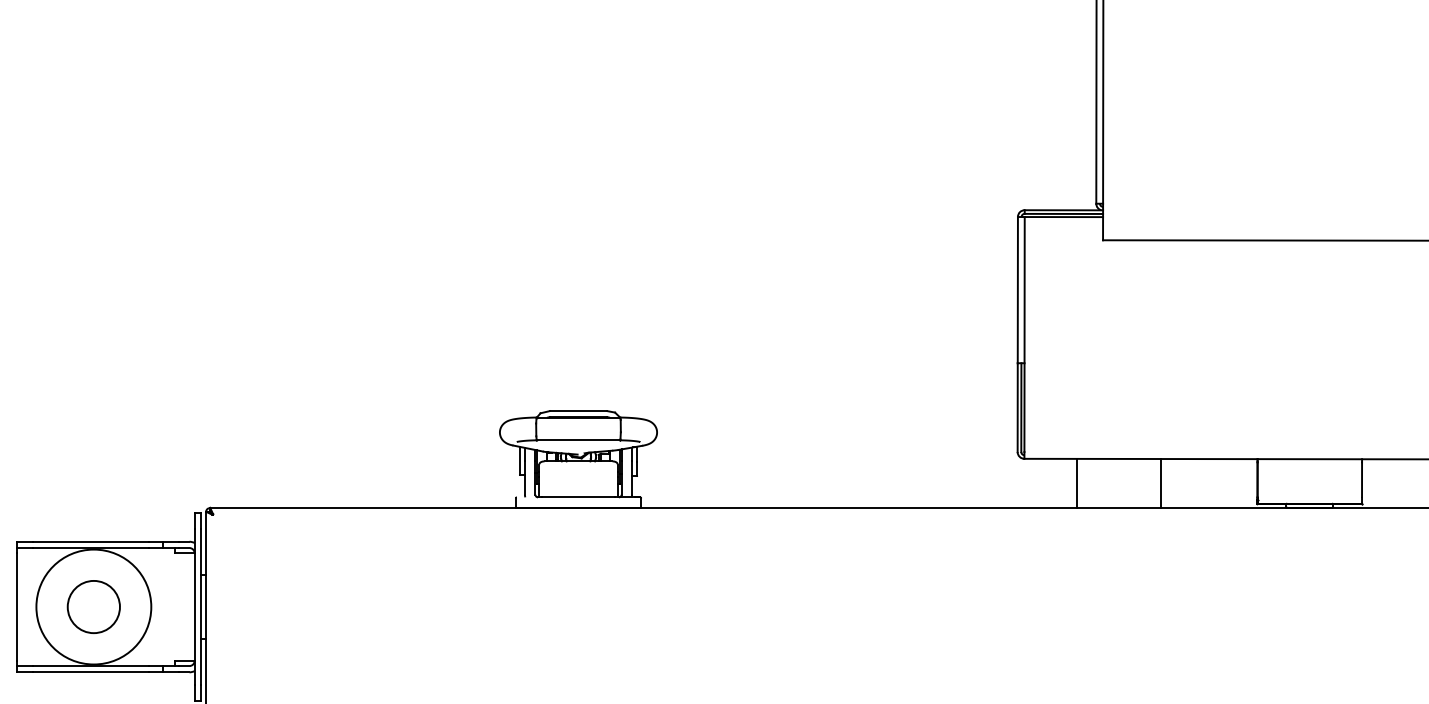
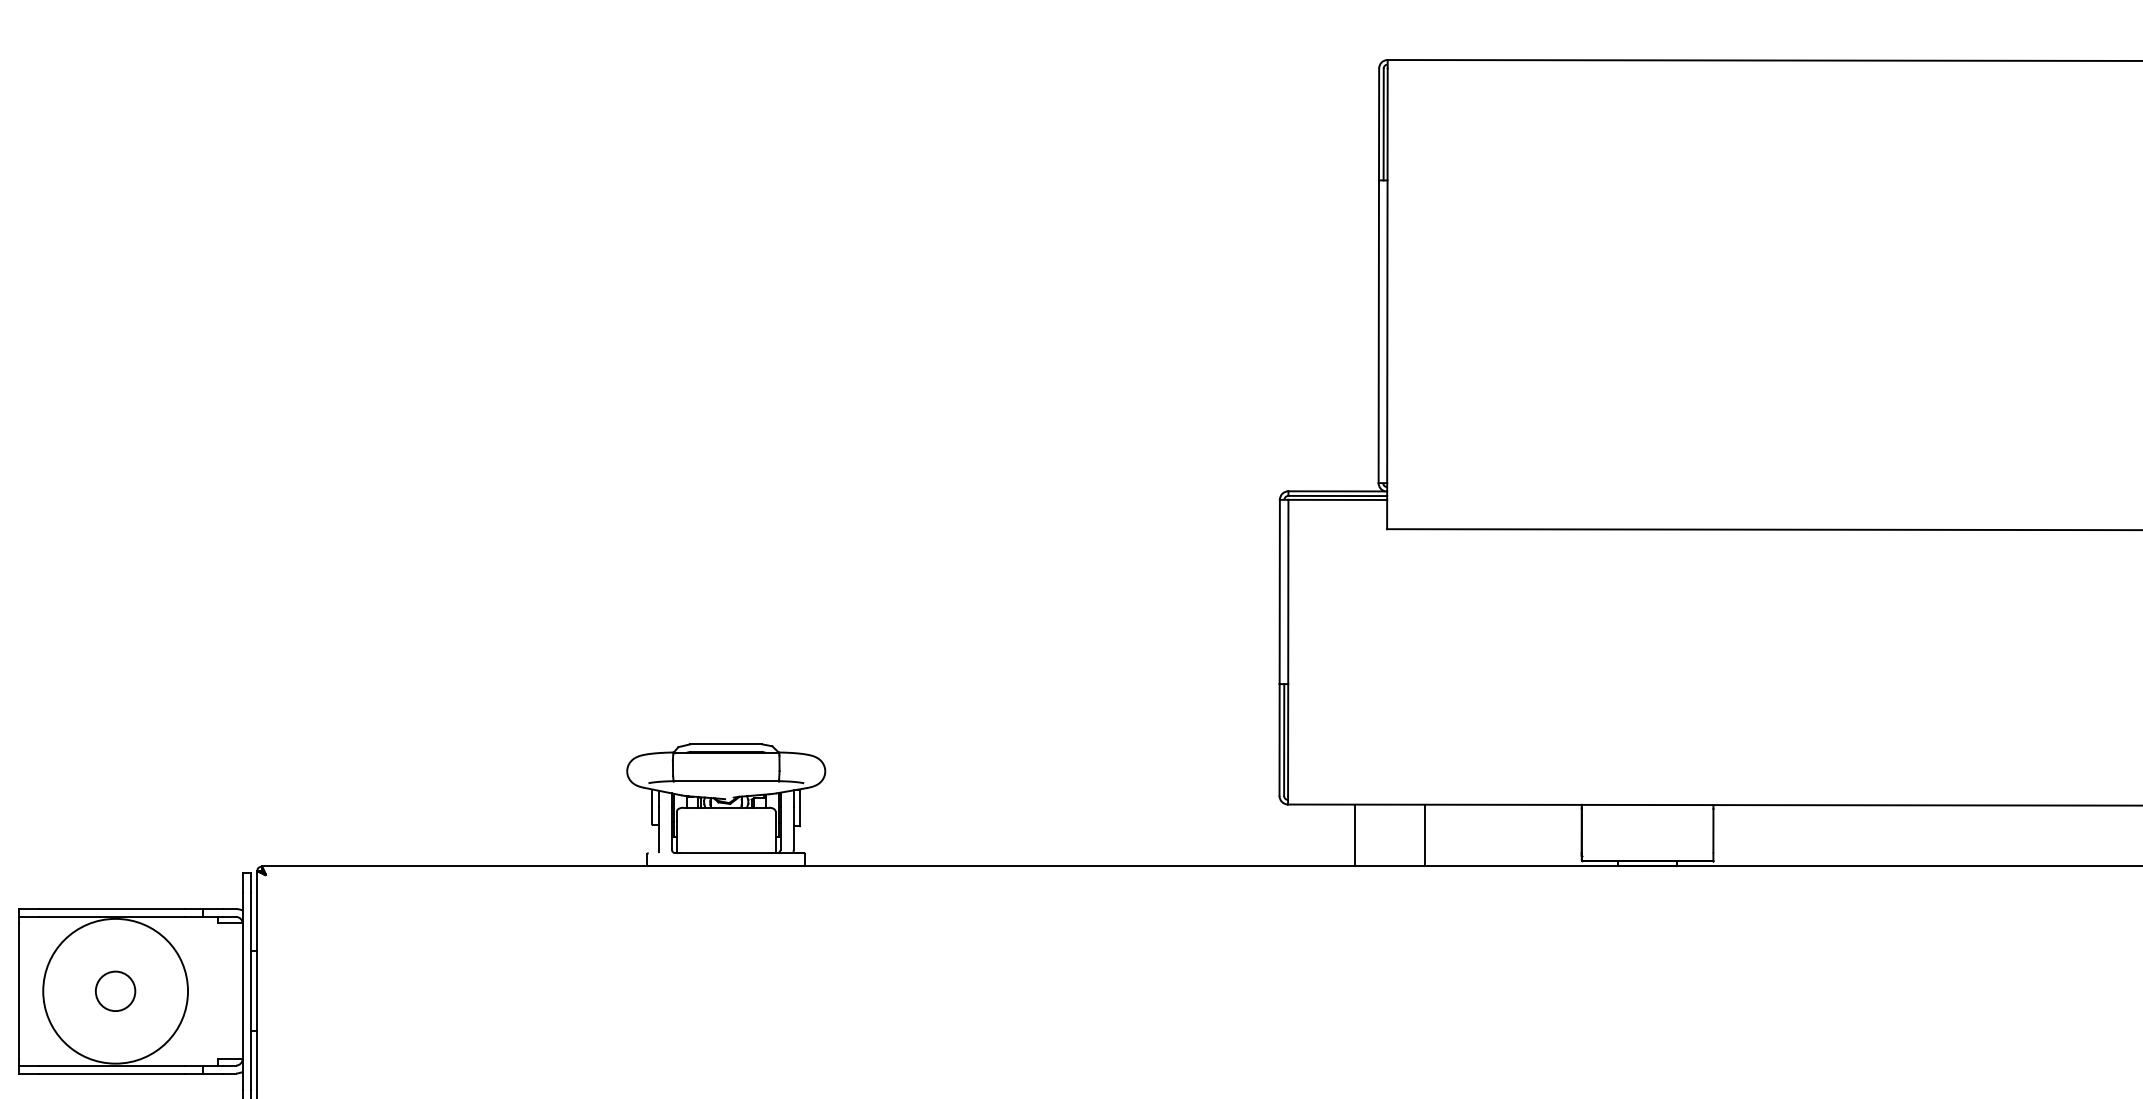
line: (1160, 483) -> (1424, 835), moved
circle: (93, 607) -> (115, 991), size x0.6

